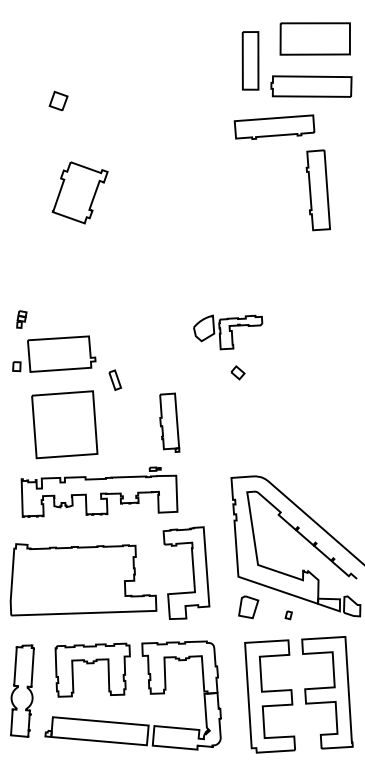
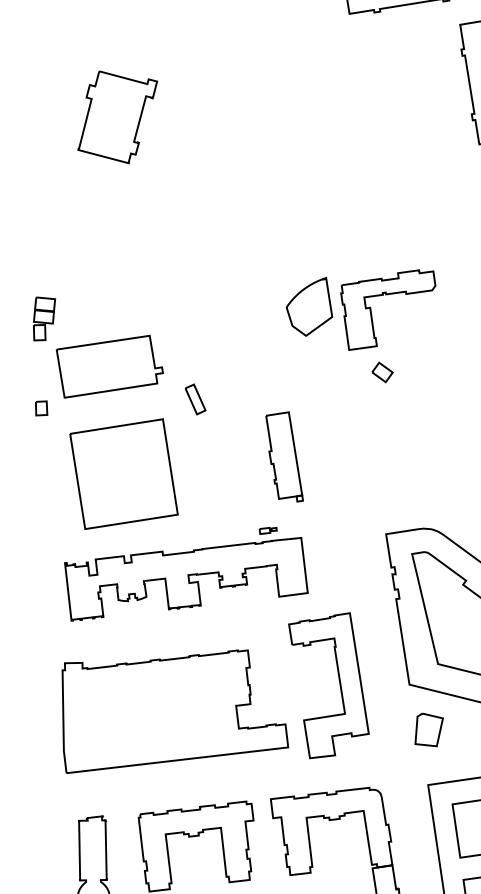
part: (21, 319) -> (44, 318), size x1.67
part: (227, 332) -> (361, 311), size x1.43
part: (16, 366) -> (40, 408), moved

